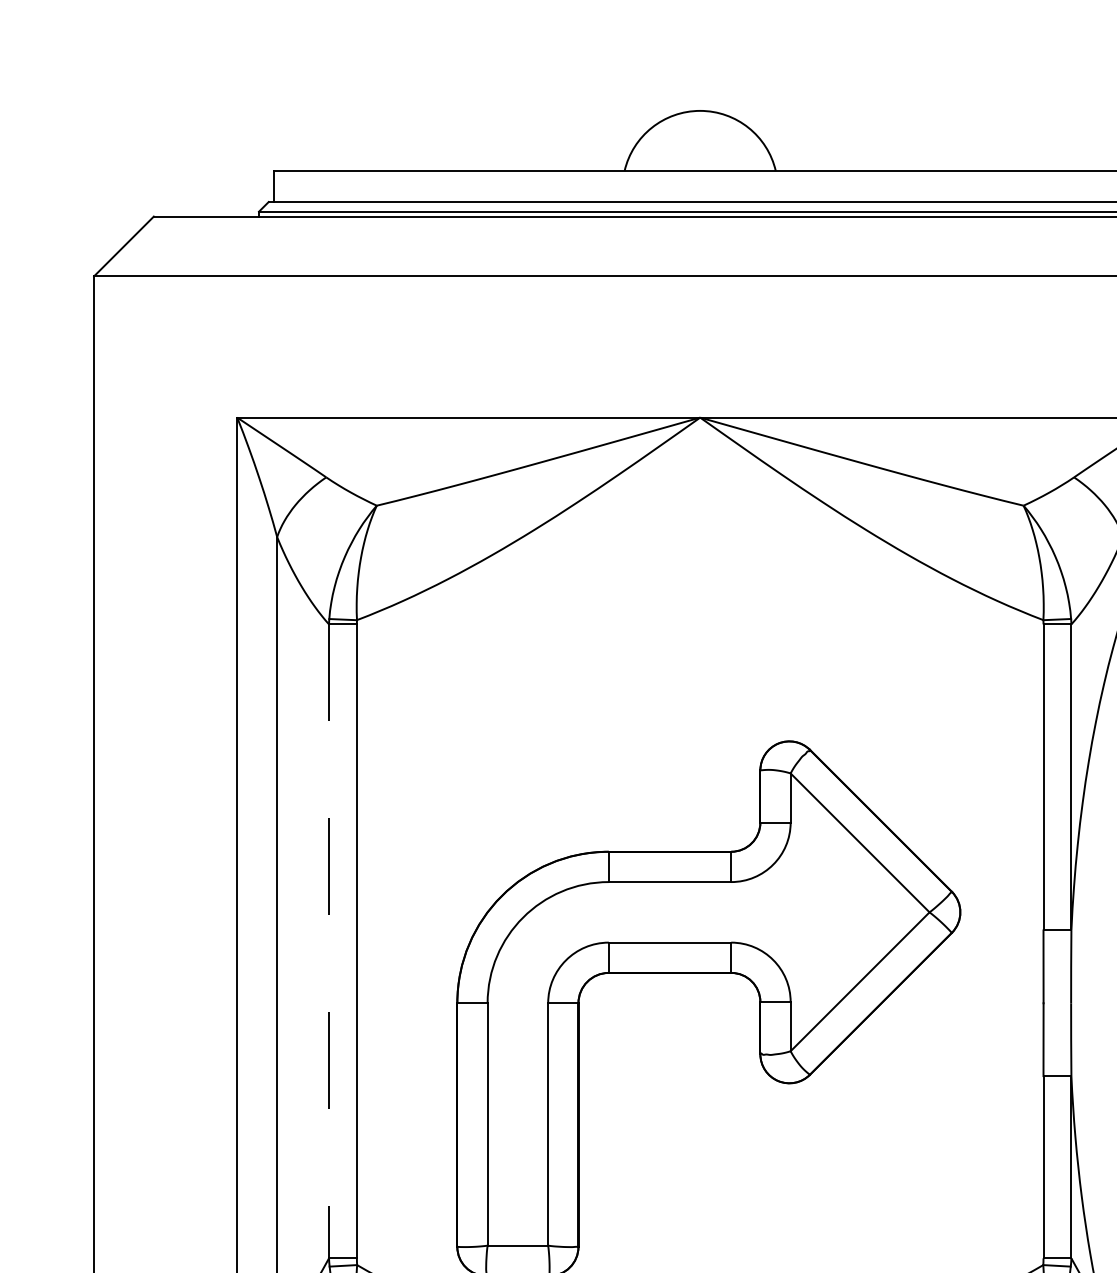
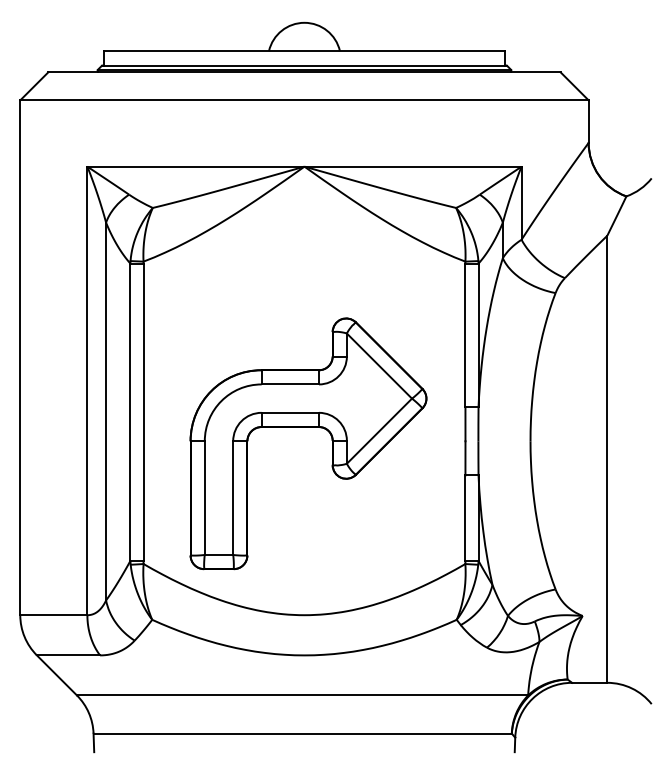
line: (329, 941) -> (130, 412), dashed -> solid

